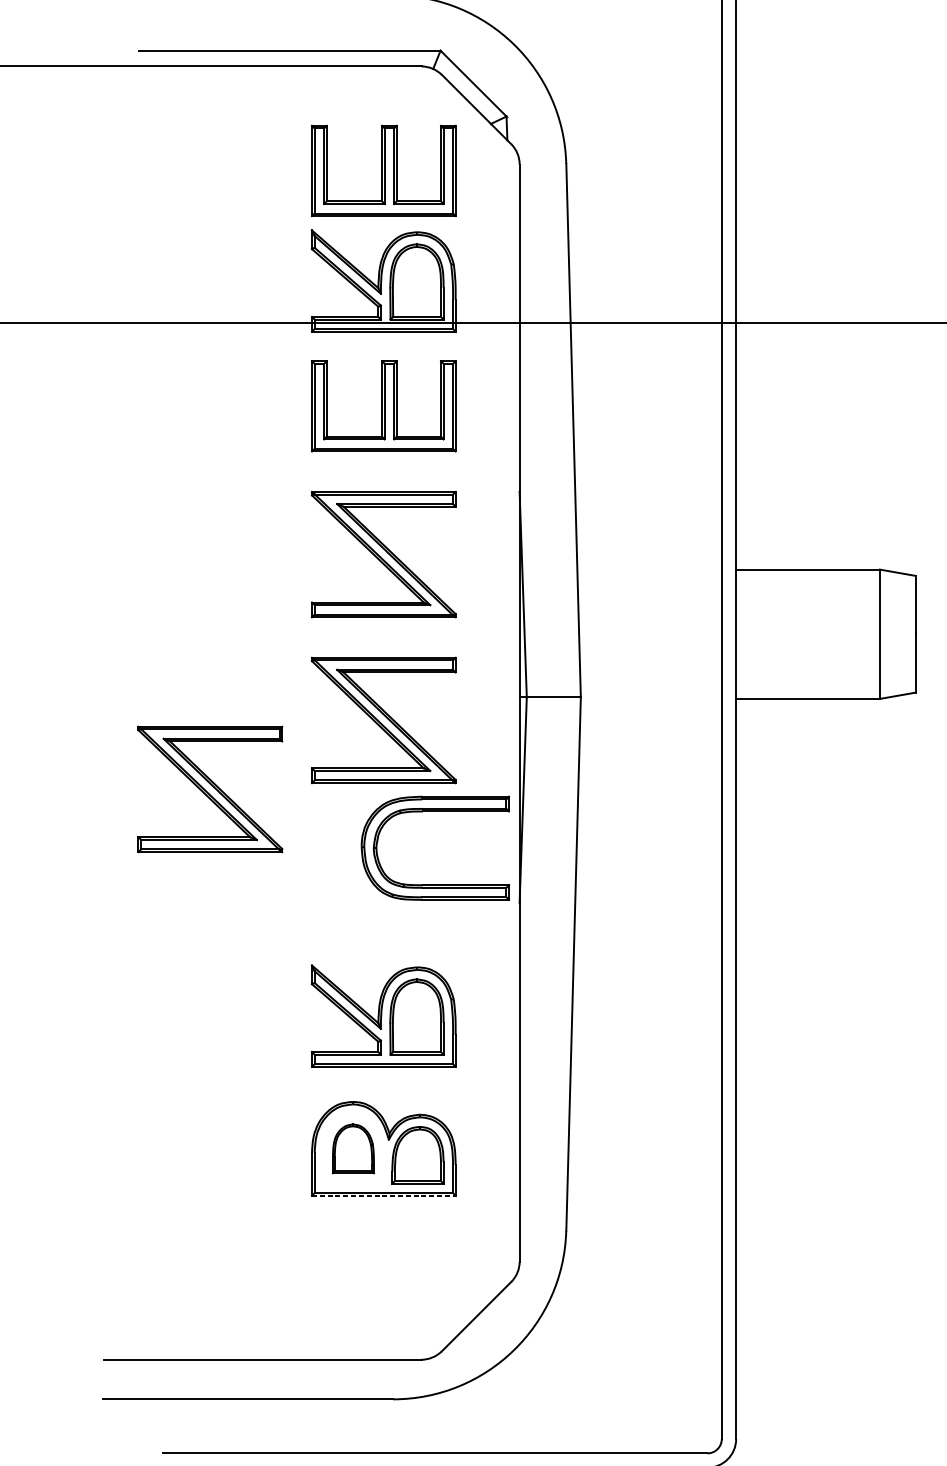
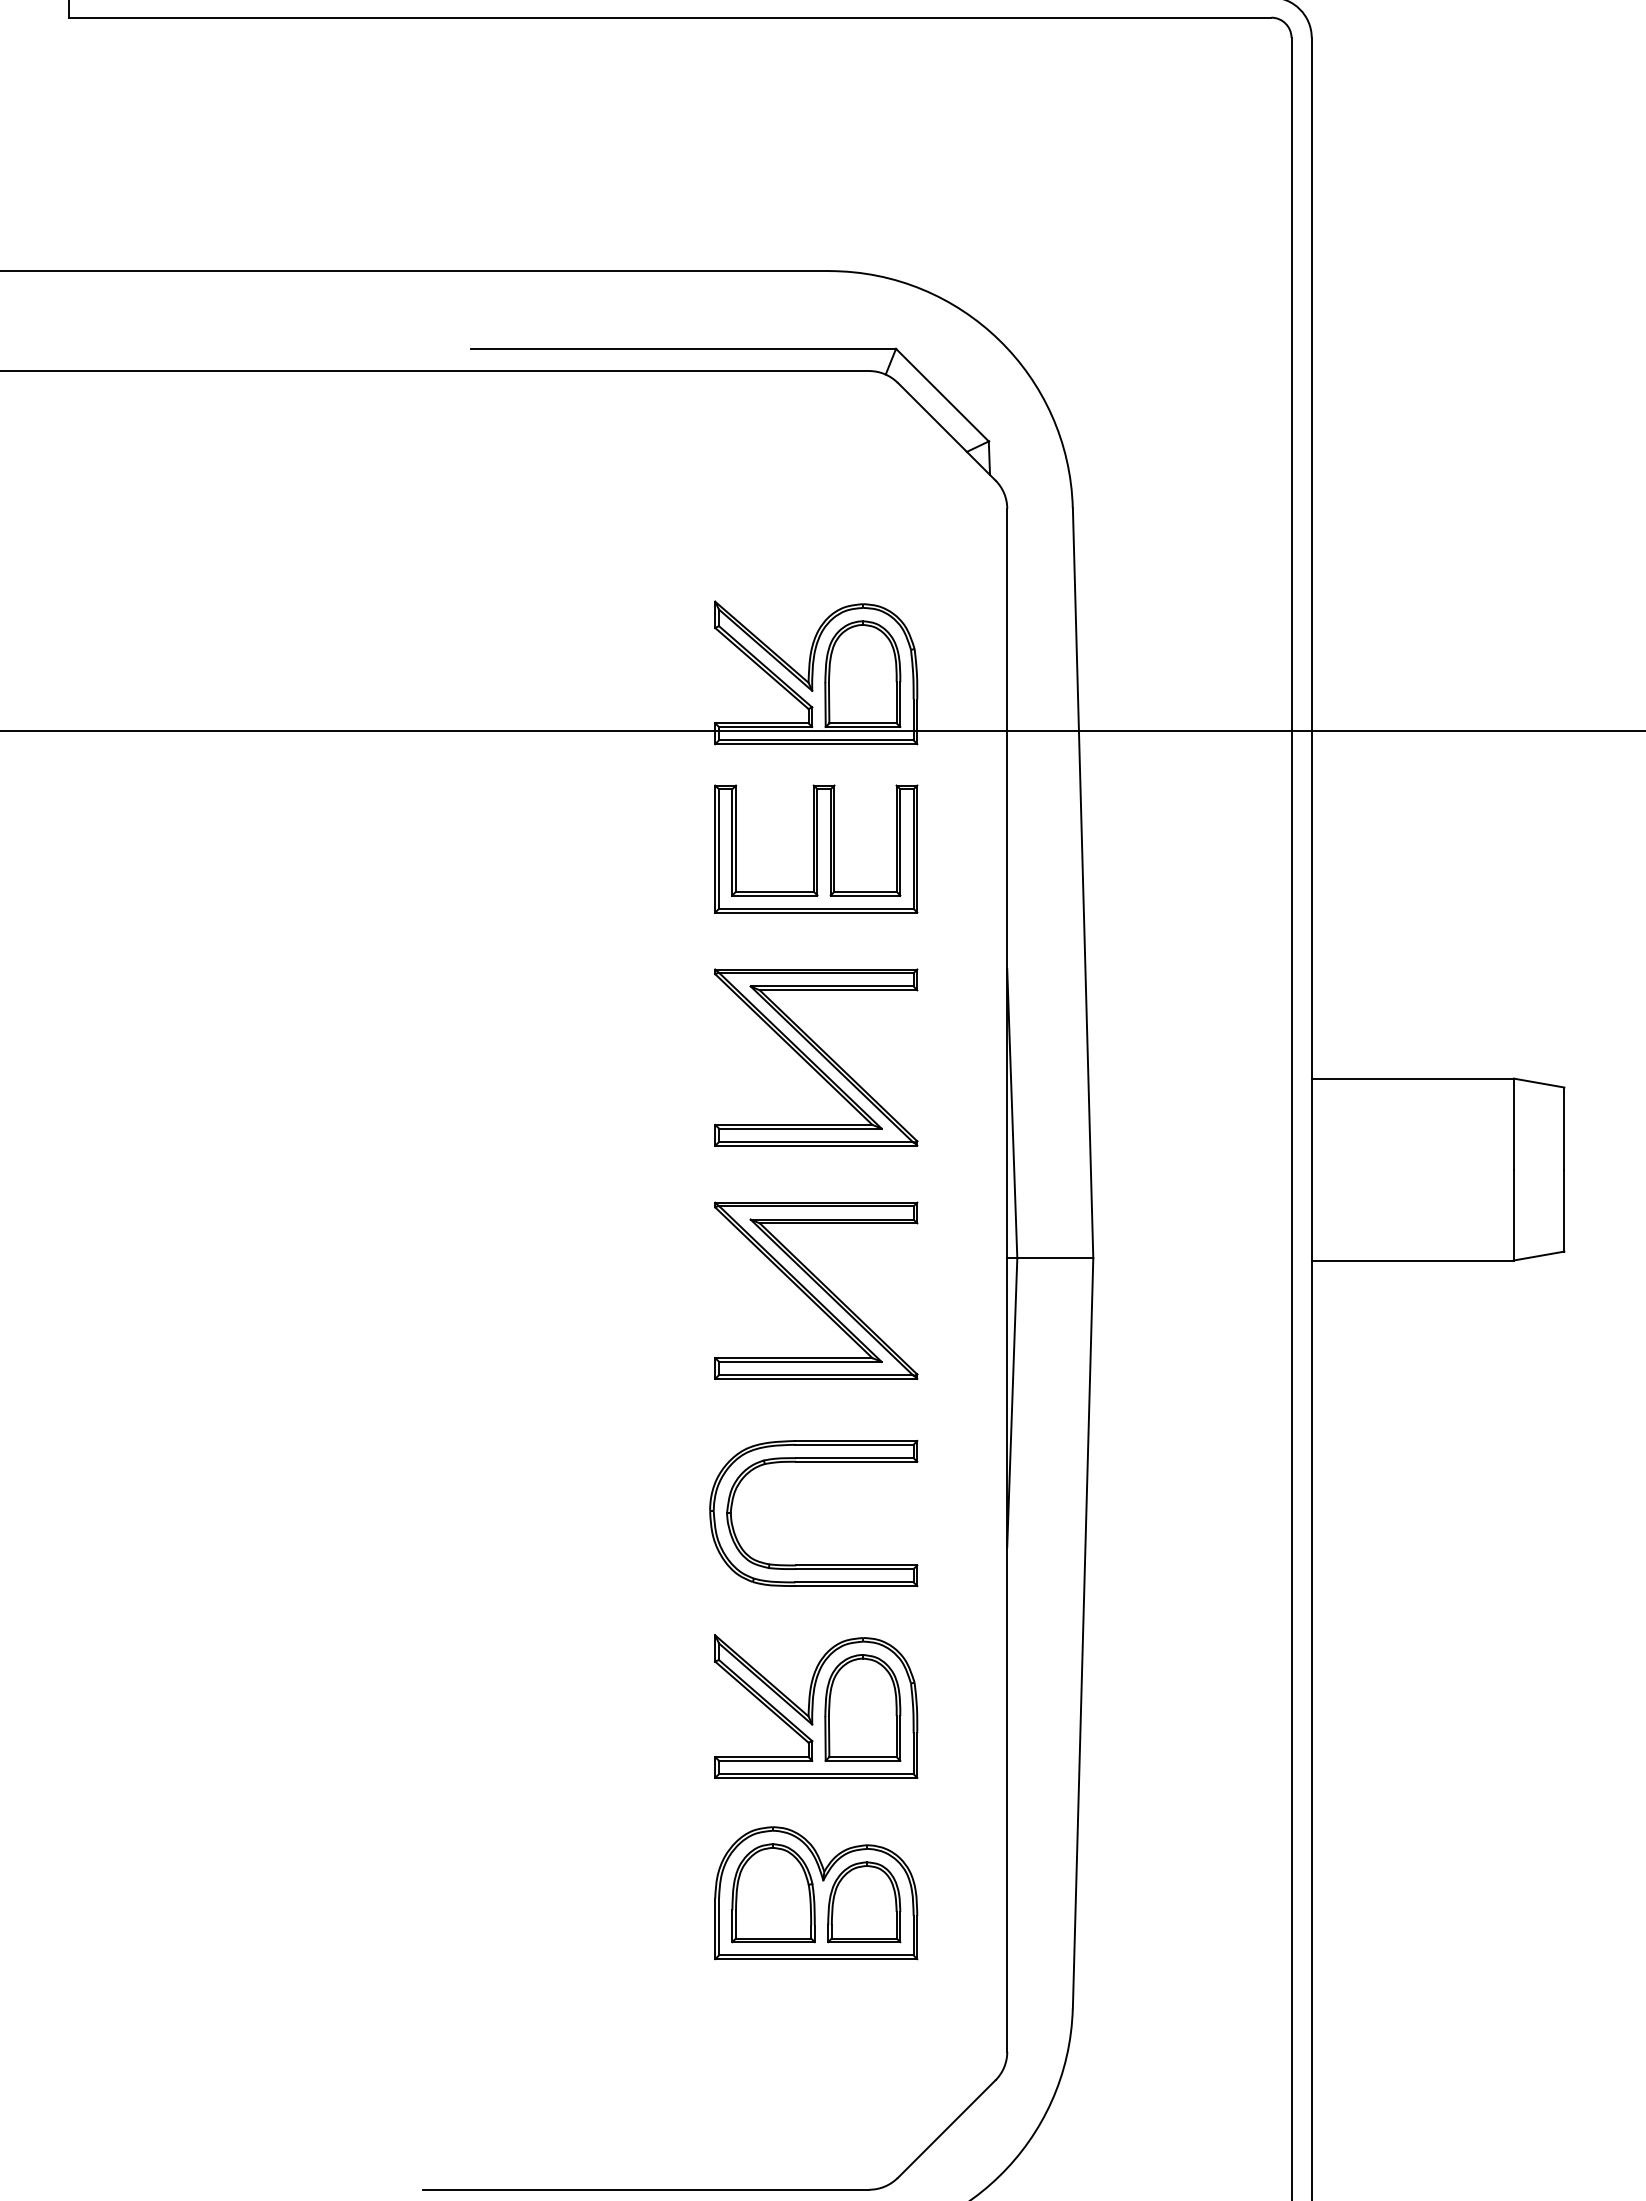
part: (384, 170) -> (816, 517), removed
part: (210, 789) -> (572, 1387), removed
part: (435, 812) -> (813, 1462), moved
part: (353, 1149) -> (773, 1893), size x1.43
line: (384, 1195) -> (816, 1959), dashed -> solid

